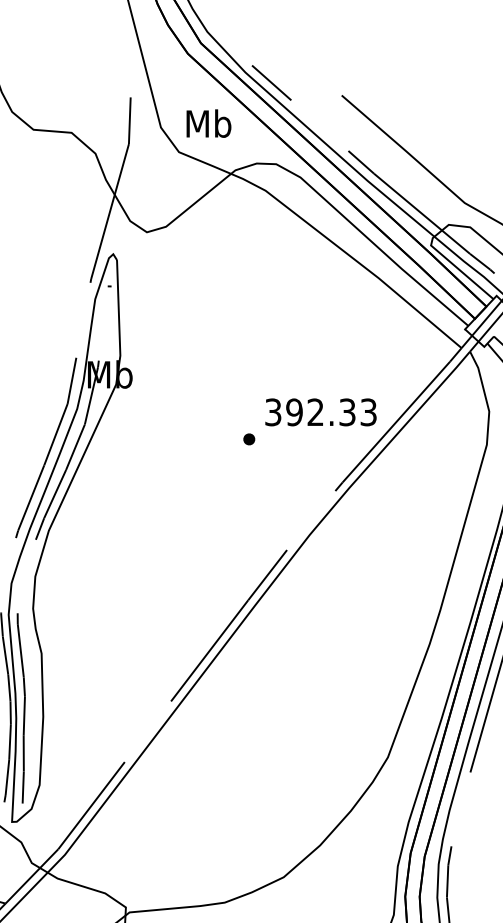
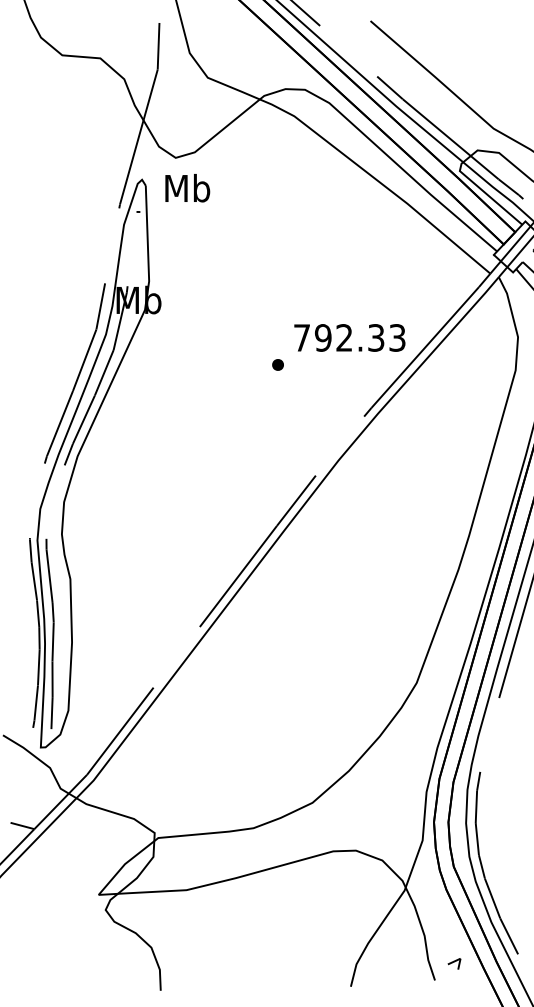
text: (208, 123) -> (187, 188), moved
text: (273, 411) -> (302, 337), 392.33 -> 792.33

